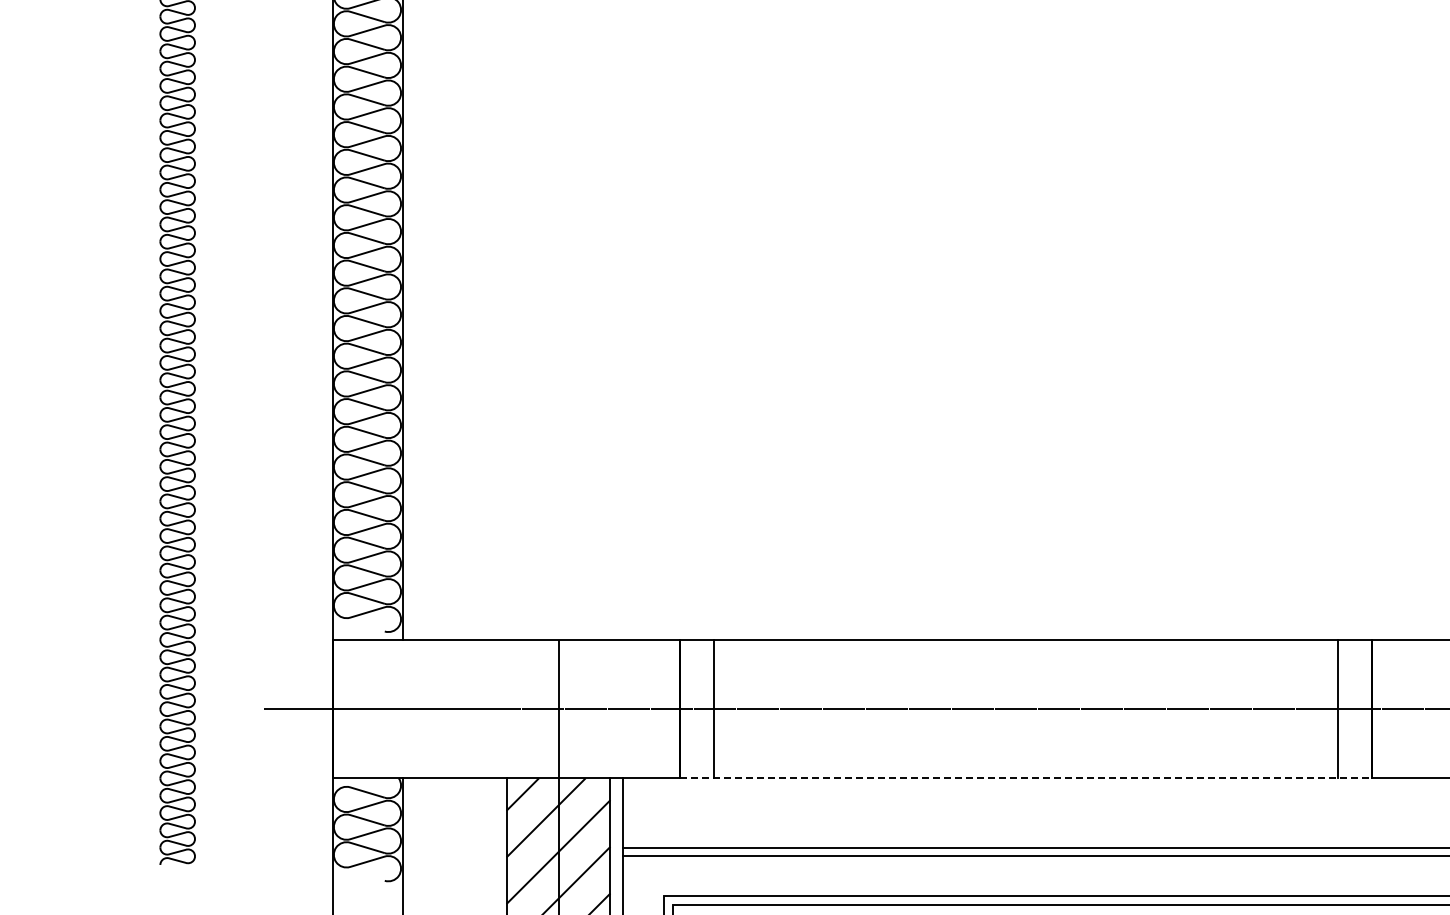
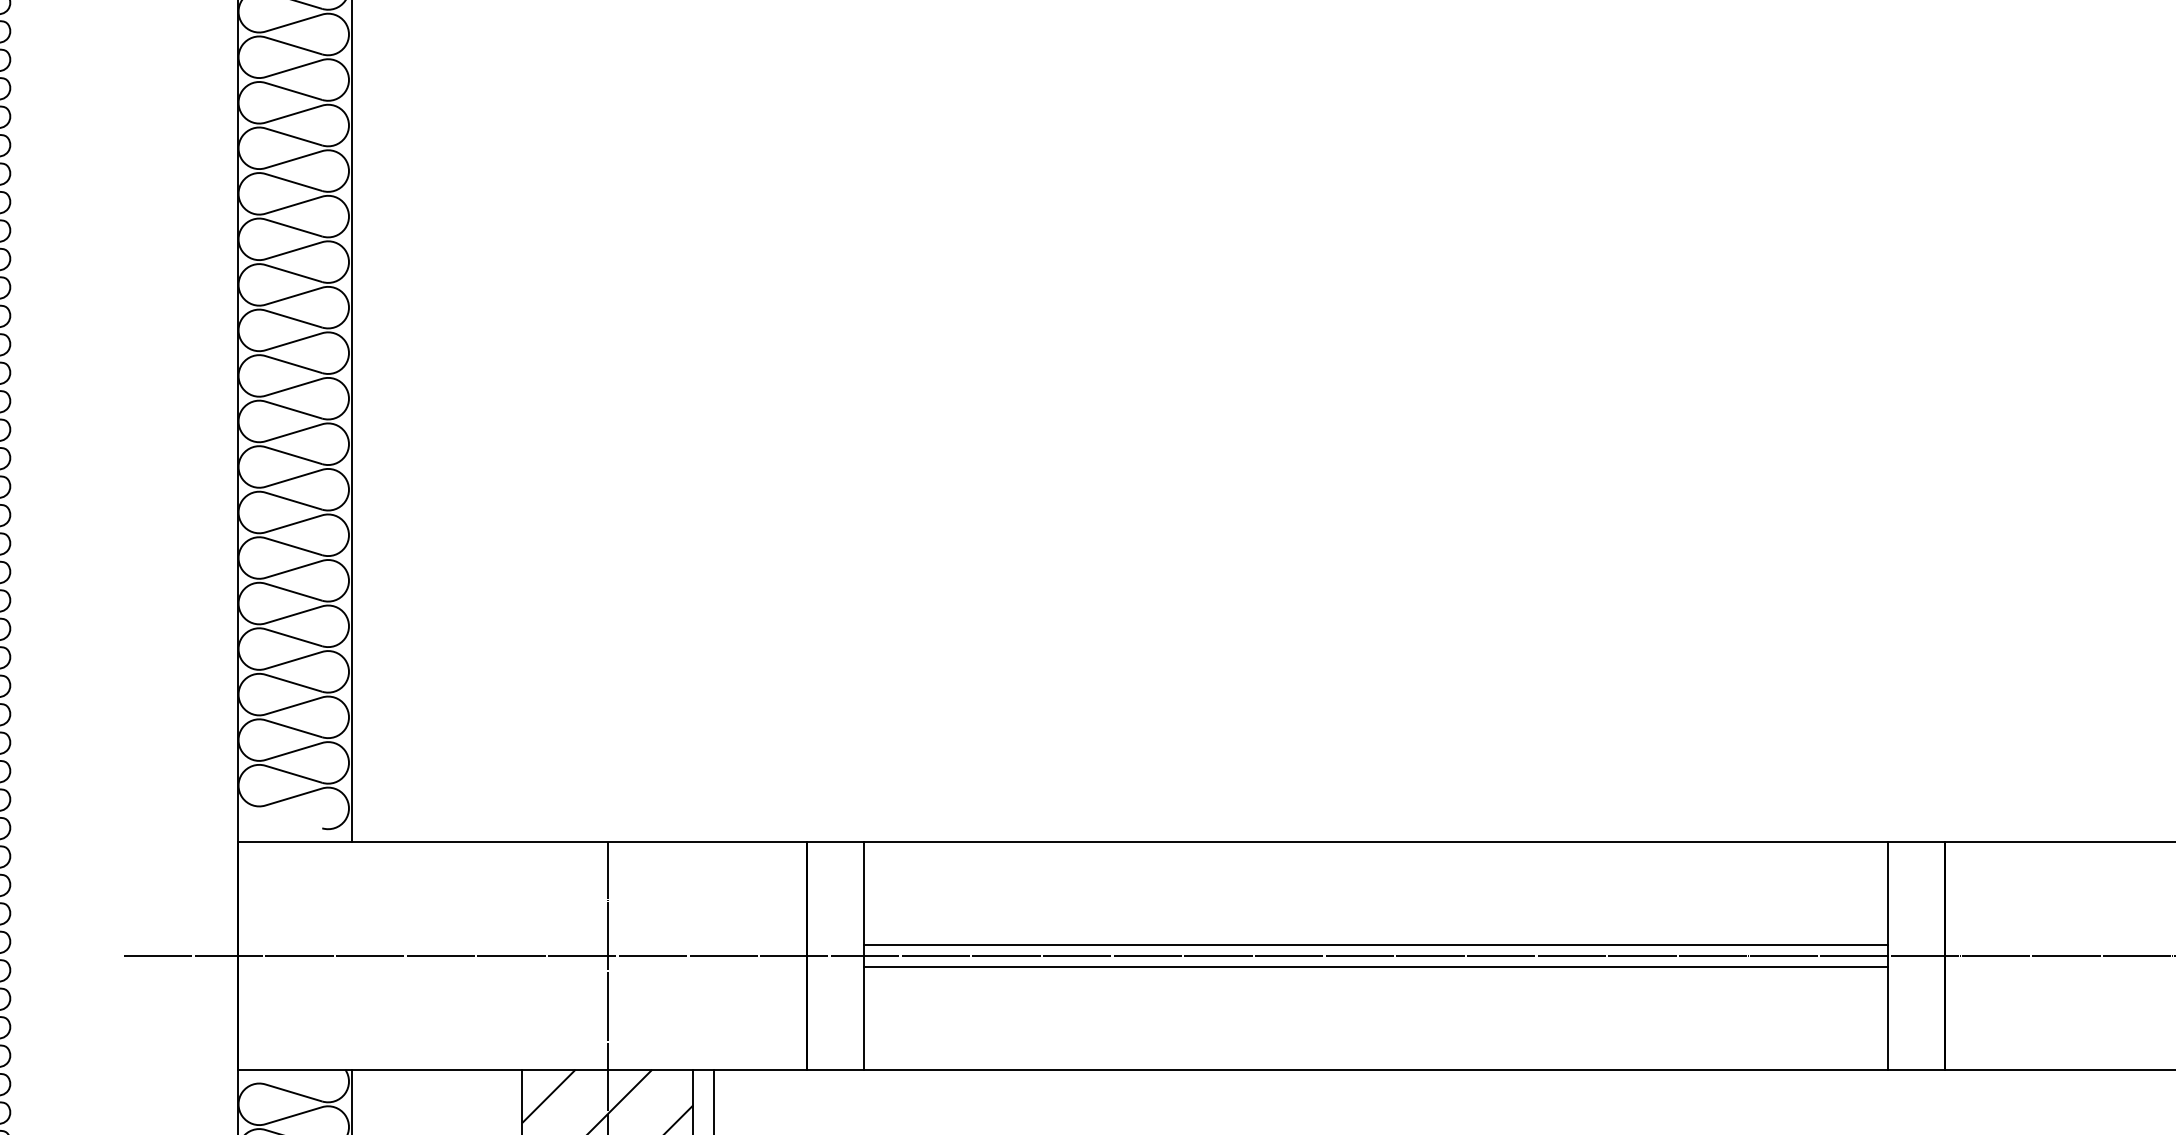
line: (1025, 702) -> (1375, 944), added
line: (1025, 716) -> (1375, 967), added
line: (1026, 778) -> (1376, 1069), dashed -> solid

